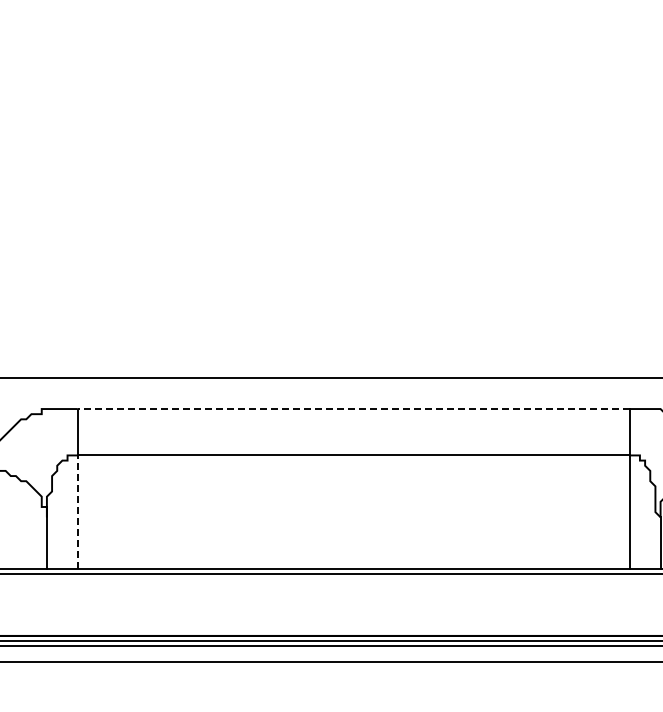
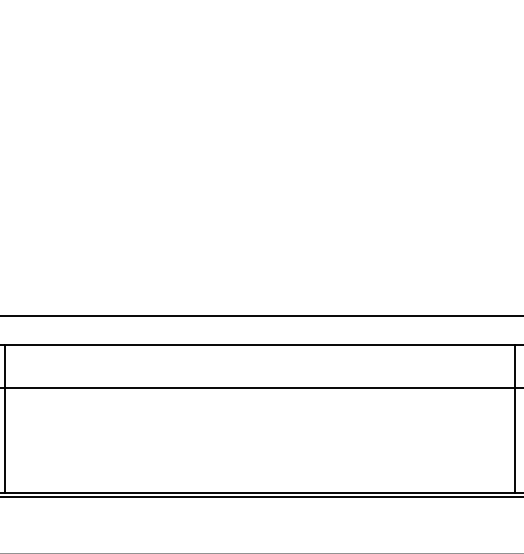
line: (353, 409) -> (260, 345), dashed -> solid
line: (77, 512) -> (5, 440), dashed -> solid

